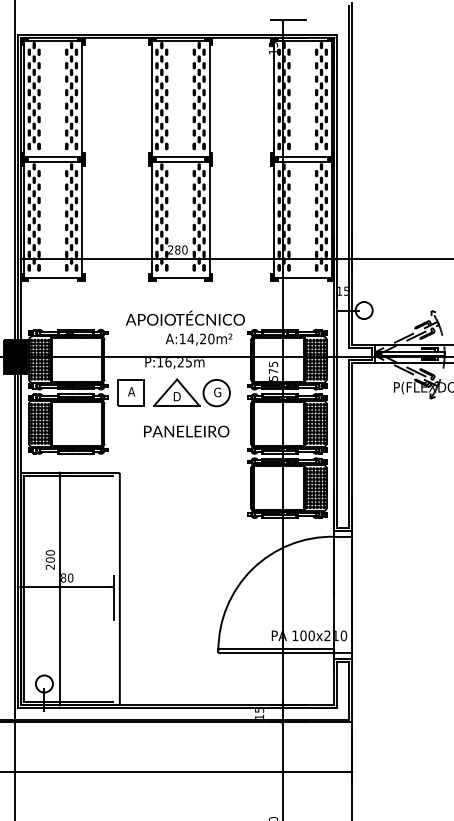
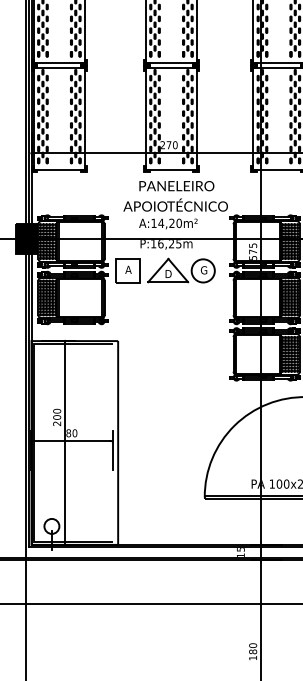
text: (177, 249) -> (168, 144), 280 -> 270
text: (198, 339) -> (167, 223), moved
text: (186, 431) -> (176, 186), moved

